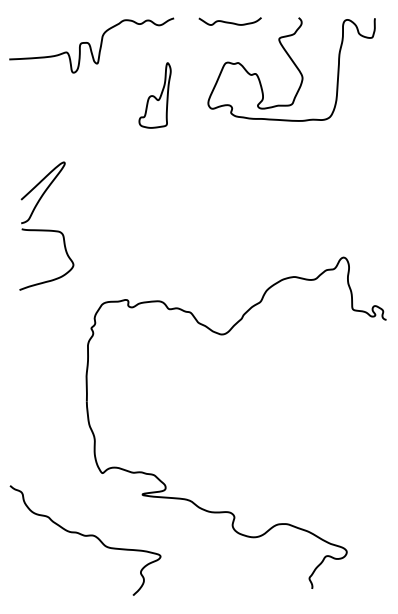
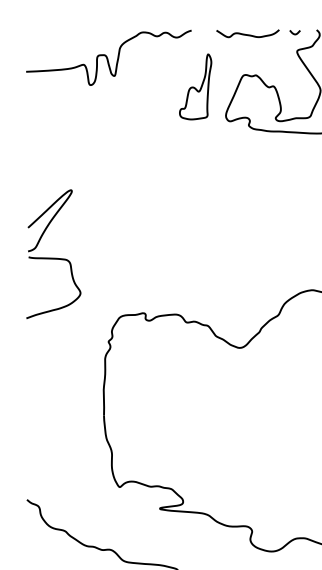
curve: (275, 20) -> (293, 32), added
part: (154, 95) -> (195, 86), moved
part: (46, 225) -> (53, 253), moved

